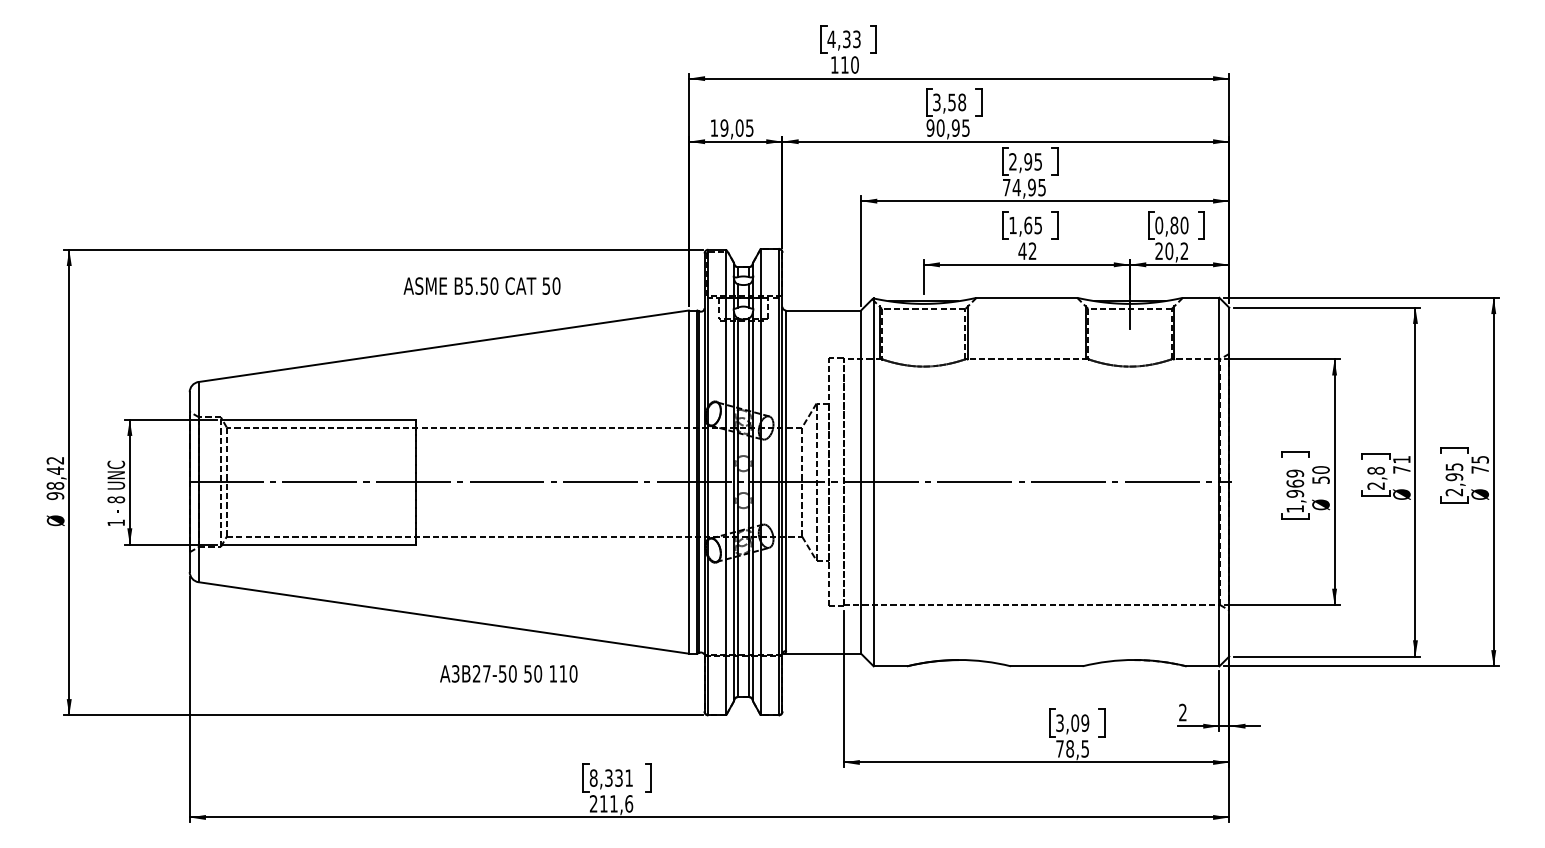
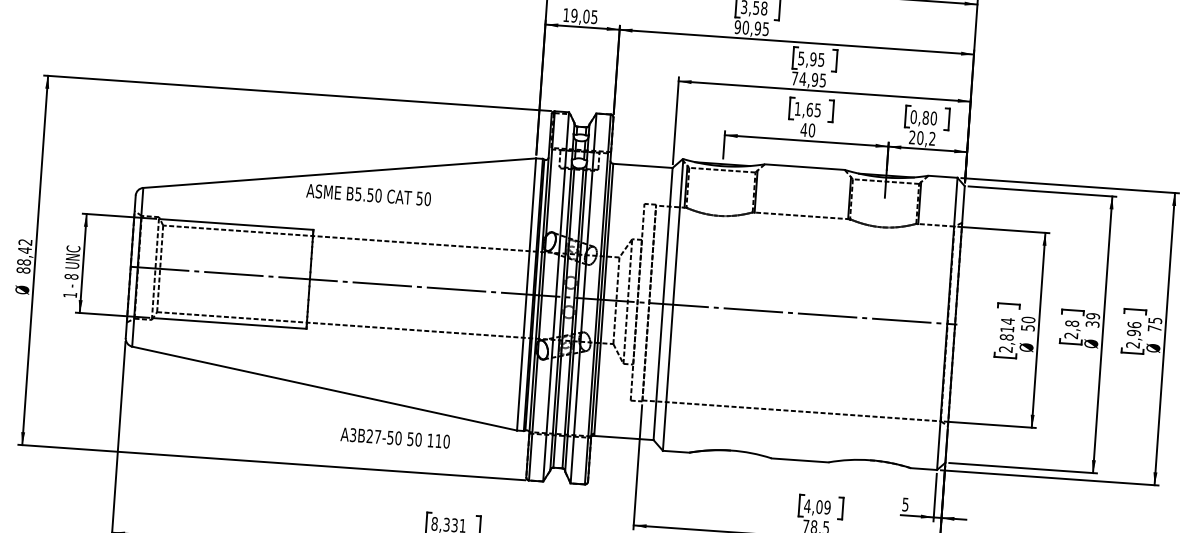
text: (1012, 161) -> (800, 58), 2,95 -> 5,95
text: (1032, 251) -> (811, 130), 42 -> 40
text: (481, 285) -> (368, 194), moved
text: (1401, 464) -> (1092, 320), 71 -> 39
text: (1454, 466) -> (1134, 324), 2,95 -> 2,96
text: (1295, 490) -> (1007, 334), 1,969 -> 2,814
text: (55, 496) -> (23, 270), 98,42 -> 88,42
text: (508, 673) -> (395, 437), moved
text: (1182, 712) -> (905, 504), 2 -> 5
text: (1059, 722) -> (807, 505), 3,09 -> 4,09

